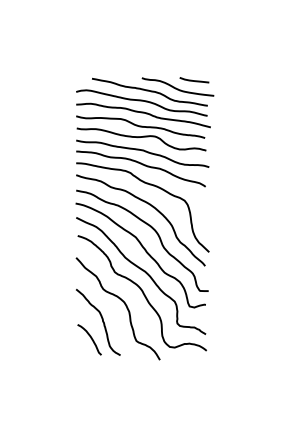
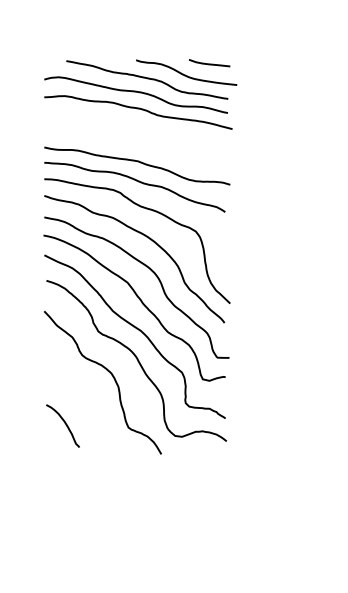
part: (141, 133) -> (135, 137), removed
curve: (101, 319) -> (79, 397), removed

